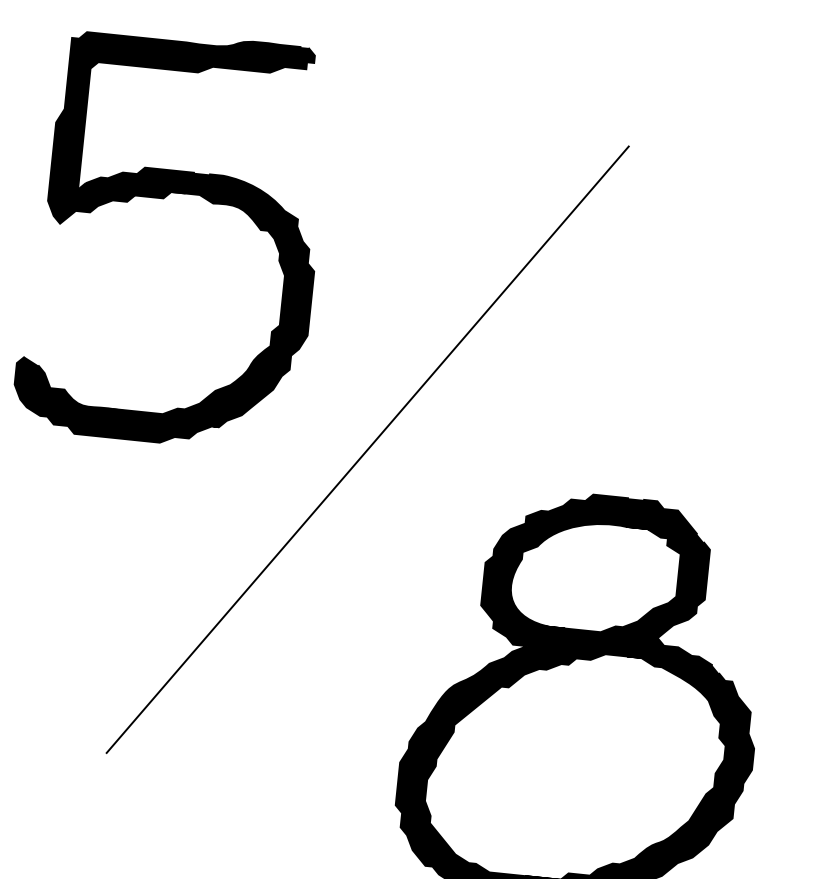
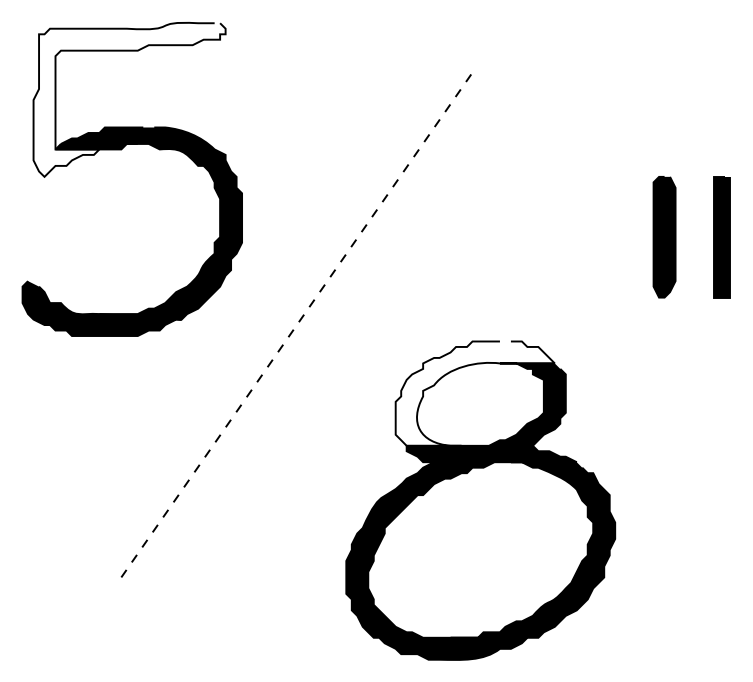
fill: (180, 134) -> (129, 99), removed
line: (368, 449) -> (297, 324), solid -> dashed
fill: (588, 562) -> (474, 393), removed

